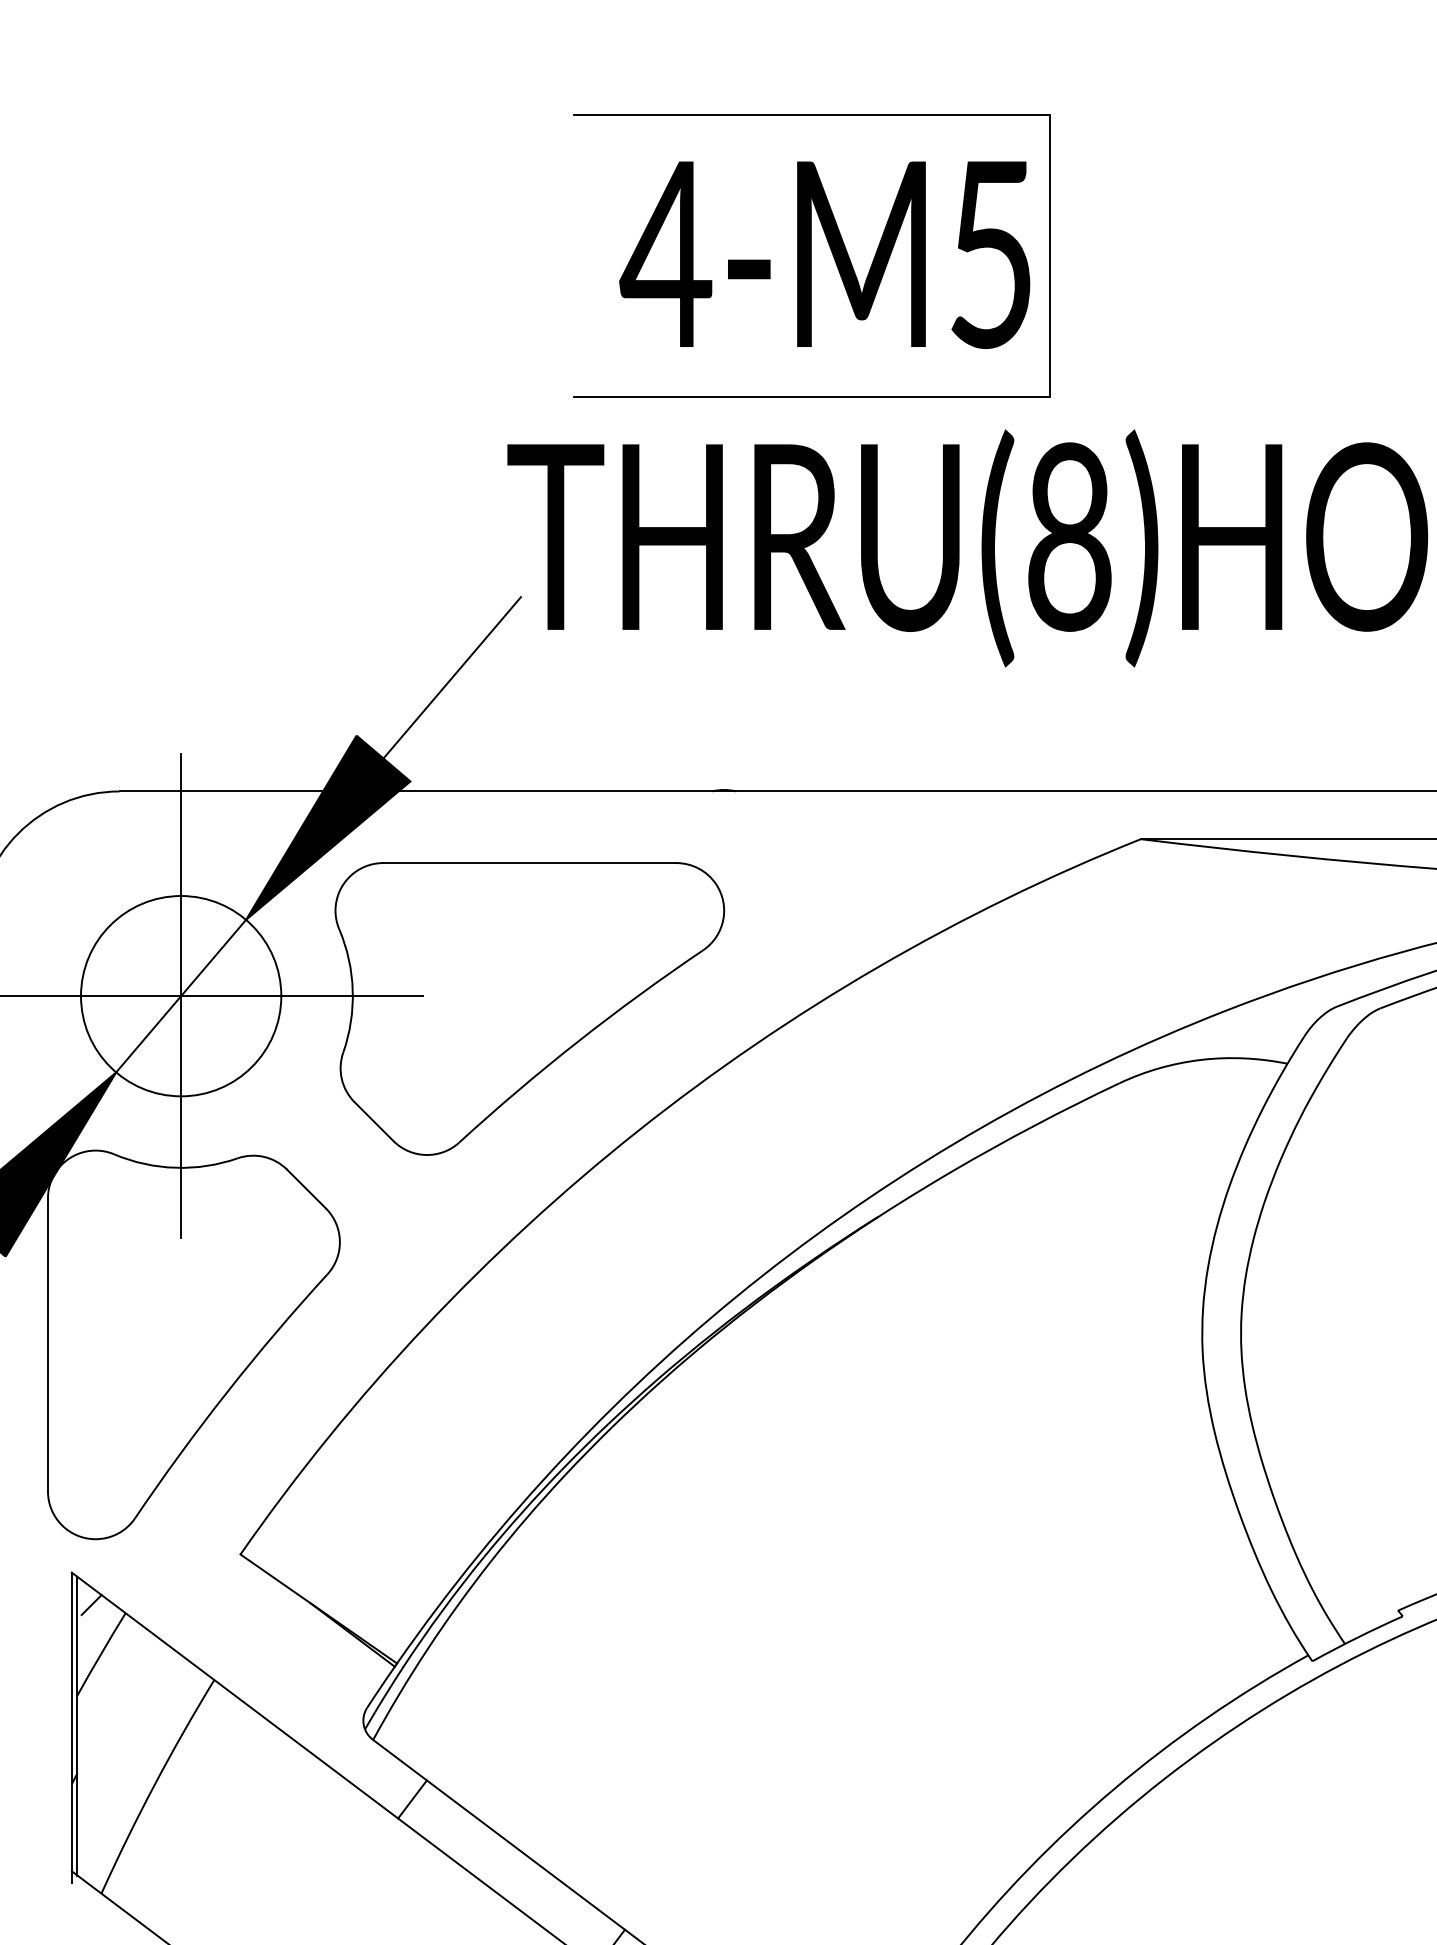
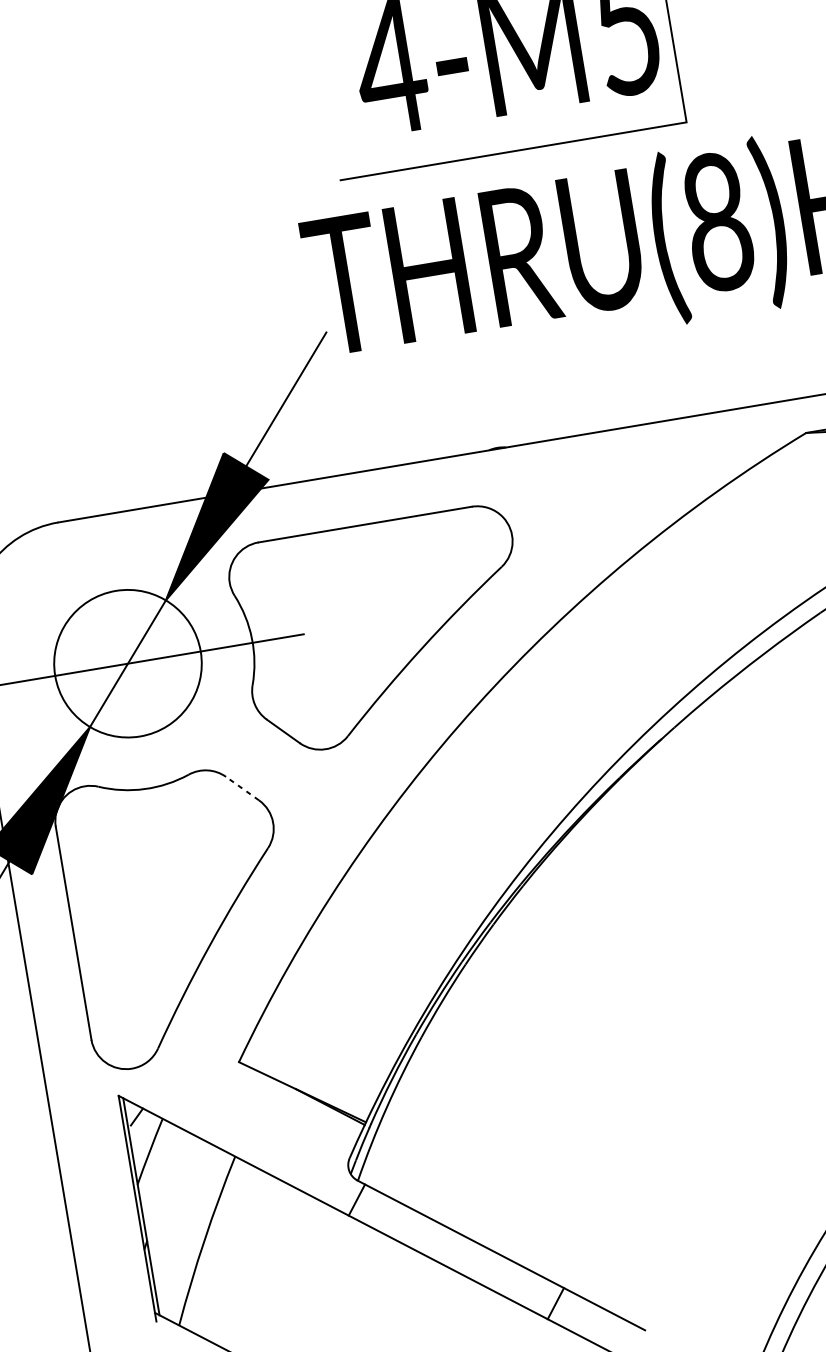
line: (181, 995) -> (128, 663), removed
line: (306, 1188) -> (242, 788), solid -> dashed
line: (412, 1799) -> (356, 1200), moved

